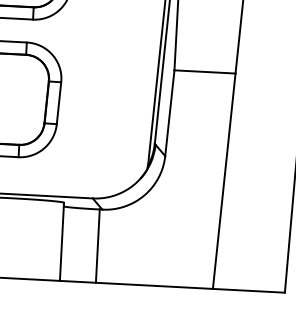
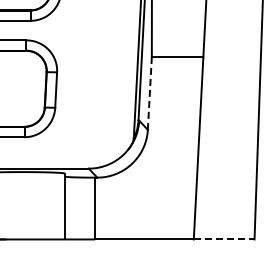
line: (169, 113) -> (149, 93), solid -> dashed
line: (249, 290) -> (224, 239), solid -> dashed

